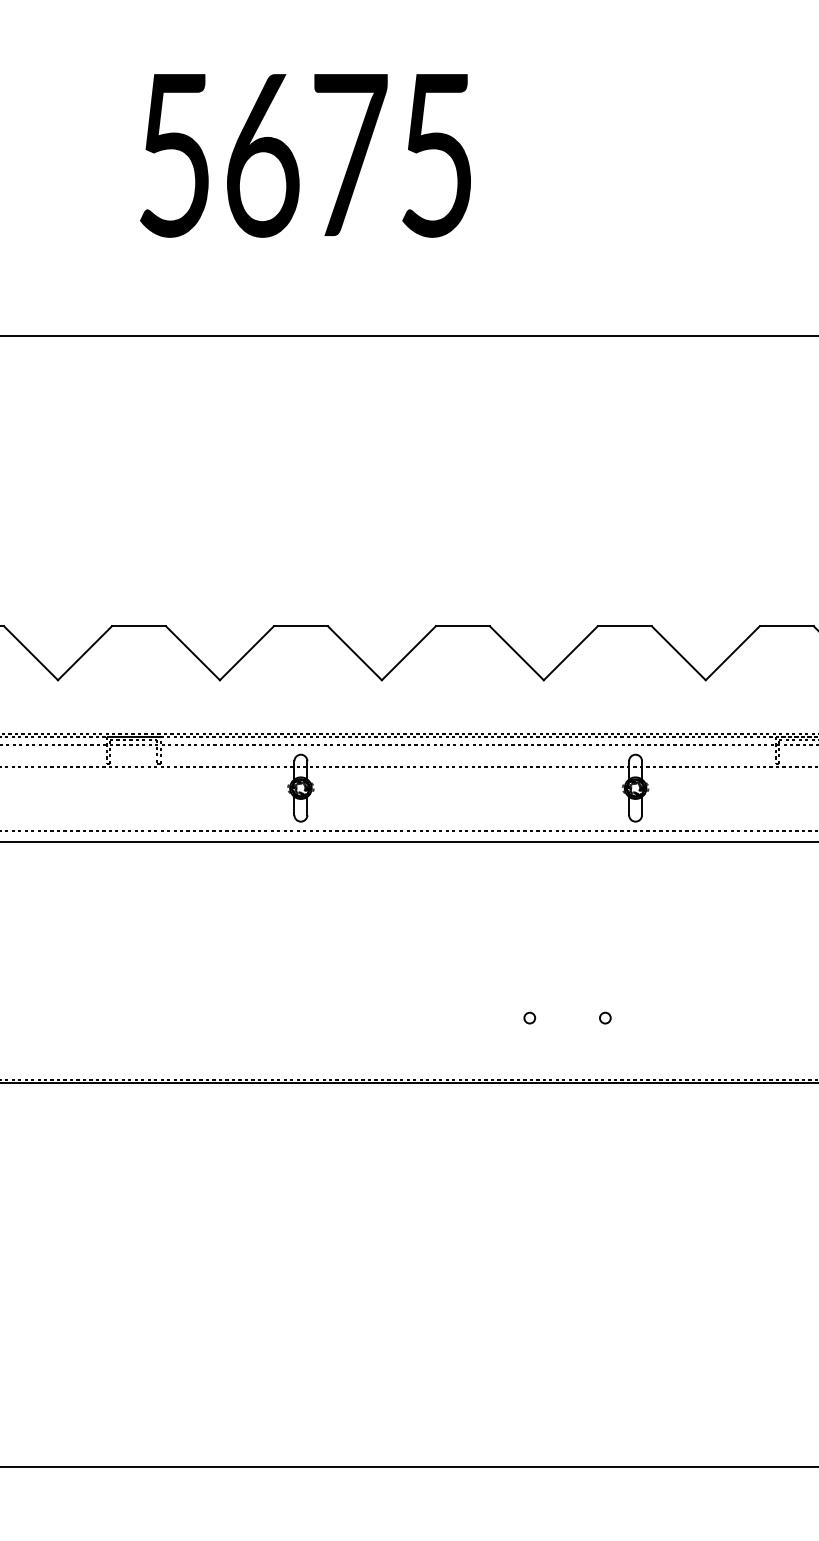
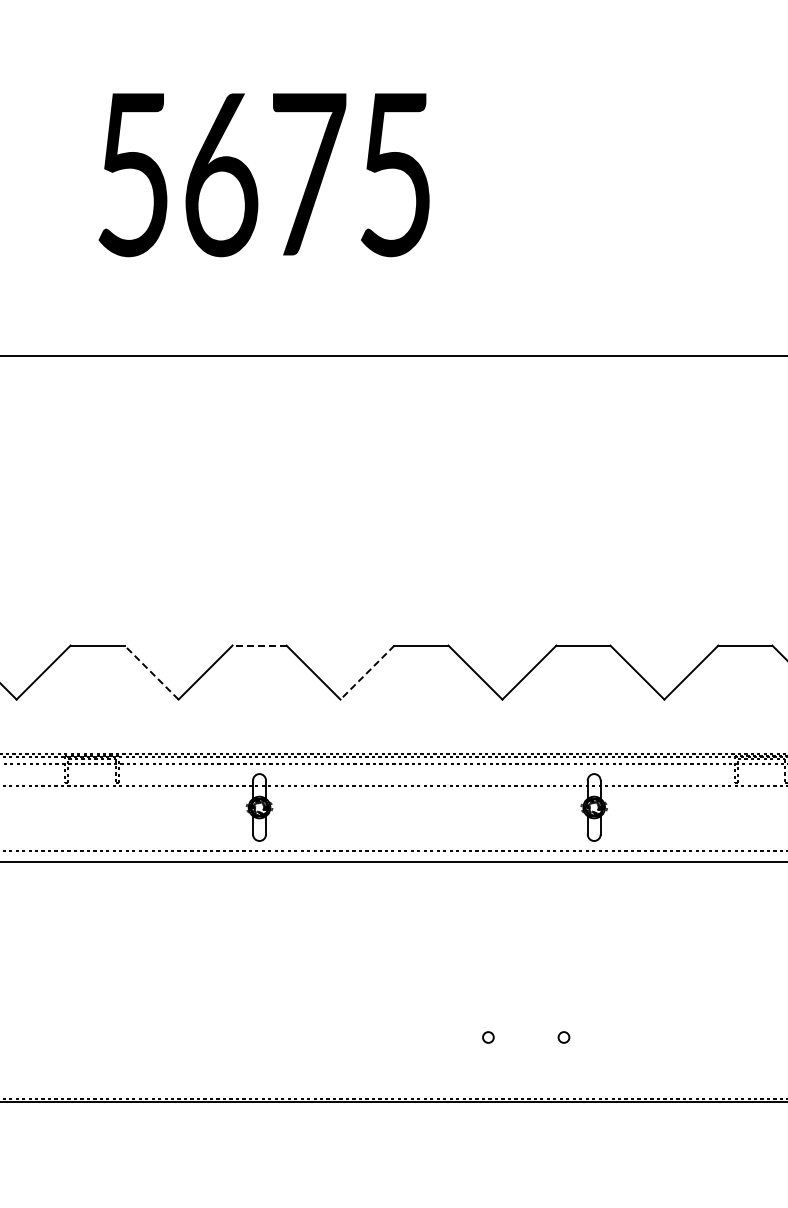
line: (300, 626) -> (259, 645), solid -> dashed
line: (192, 652) -> (151, 671), solid -> dashed
line: (408, 653) -> (367, 672), solid -> dashed

